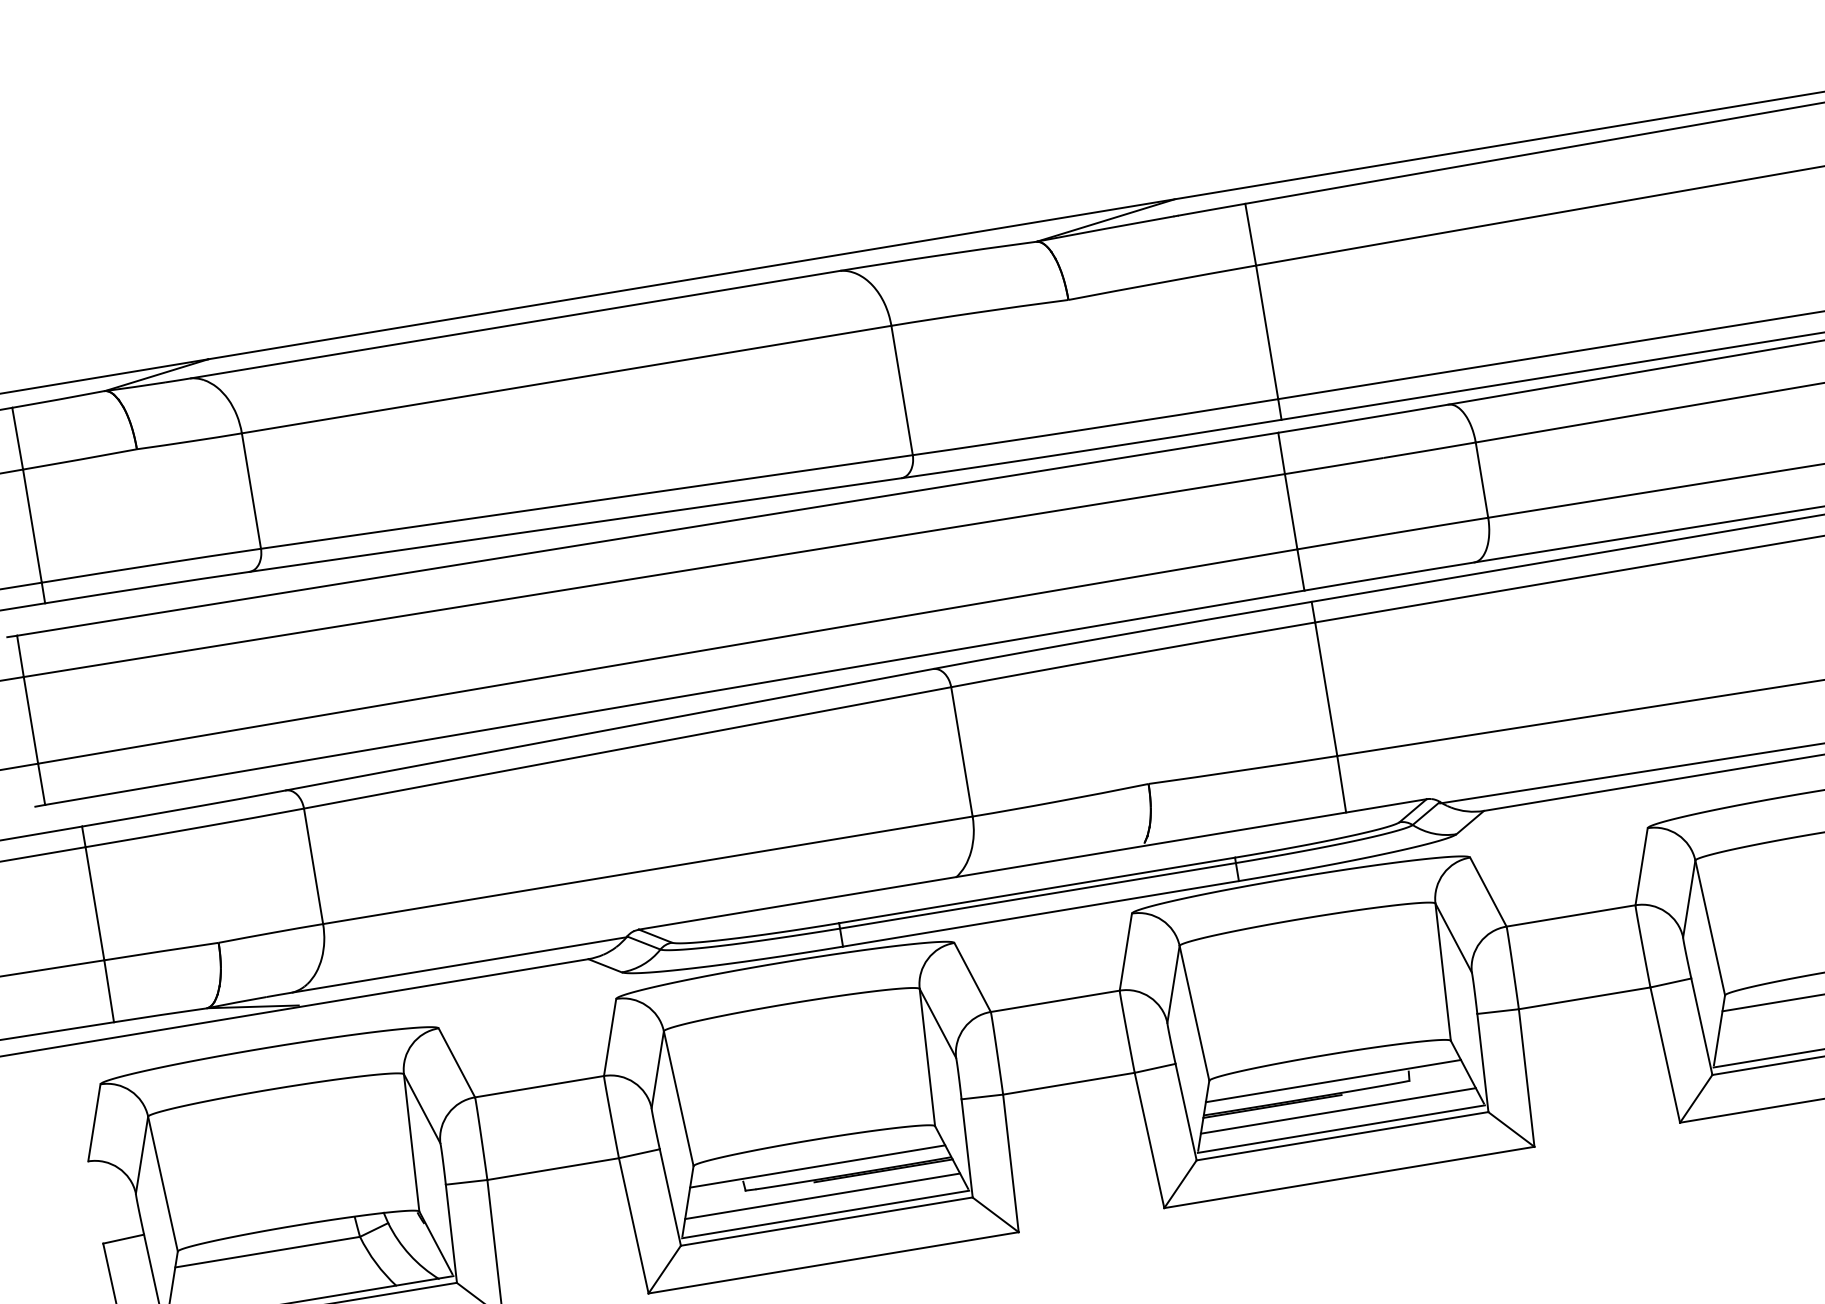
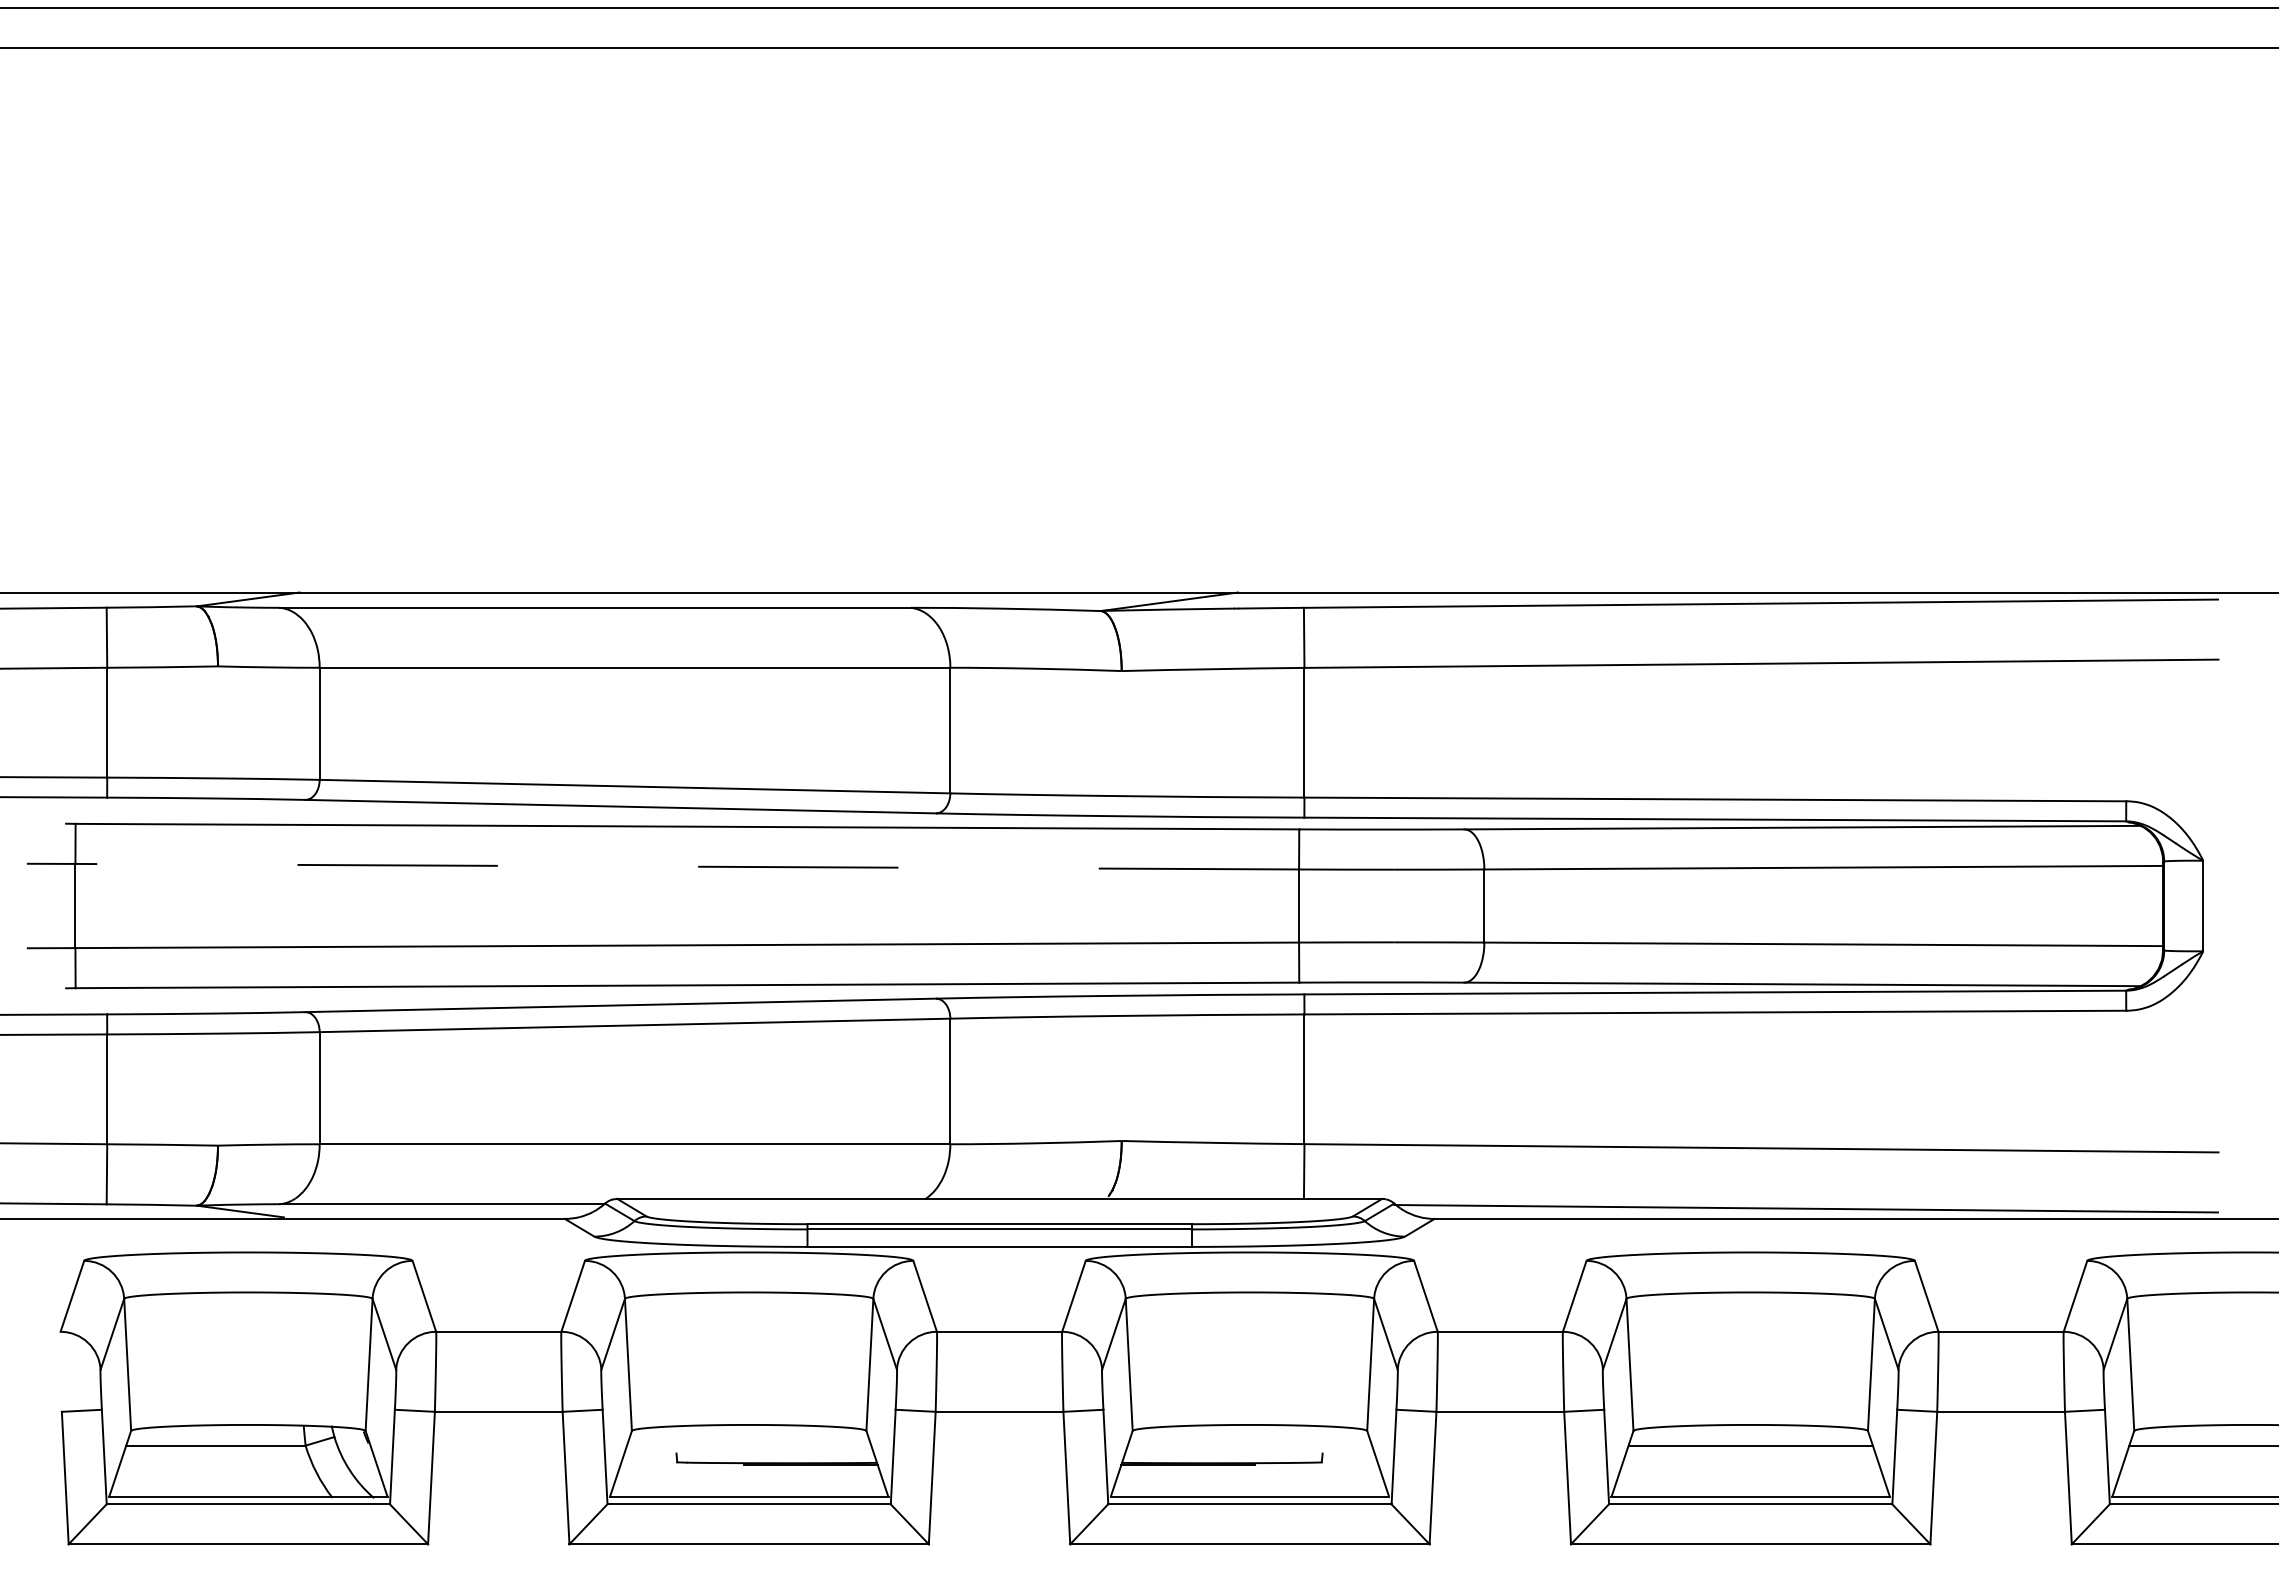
line: (654, 575) -> (687, 866), solid -> dashed
line: (1332, 1080) -> (1249, 1450), removed
line: (1337, 1110) -> (1249, 1479), removed
line: (817, 1166) -> (749, 1450), removed
line: (821, 1196) -> (748, 1479), removed

